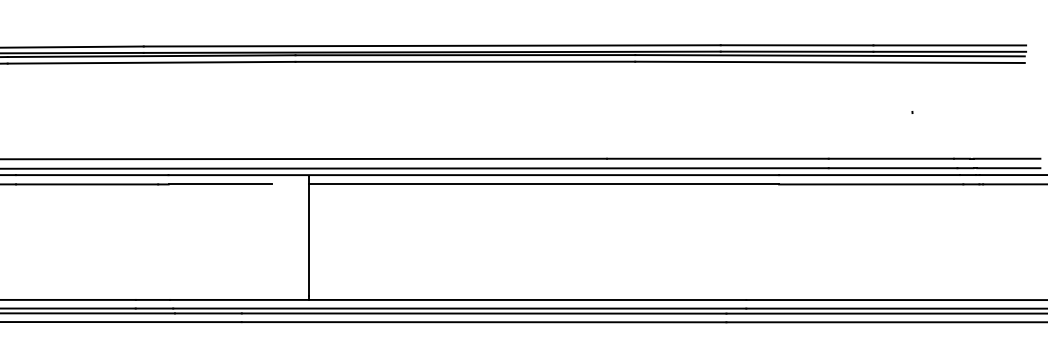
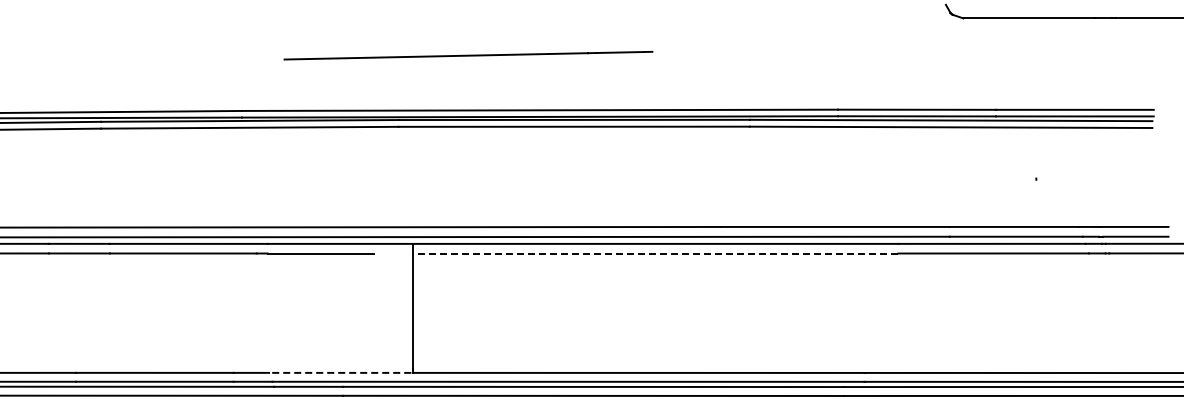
line: (544, 184) -> (655, 253), solid -> dashed
line: (238, 299) -> (339, 372), solid -> dashed

